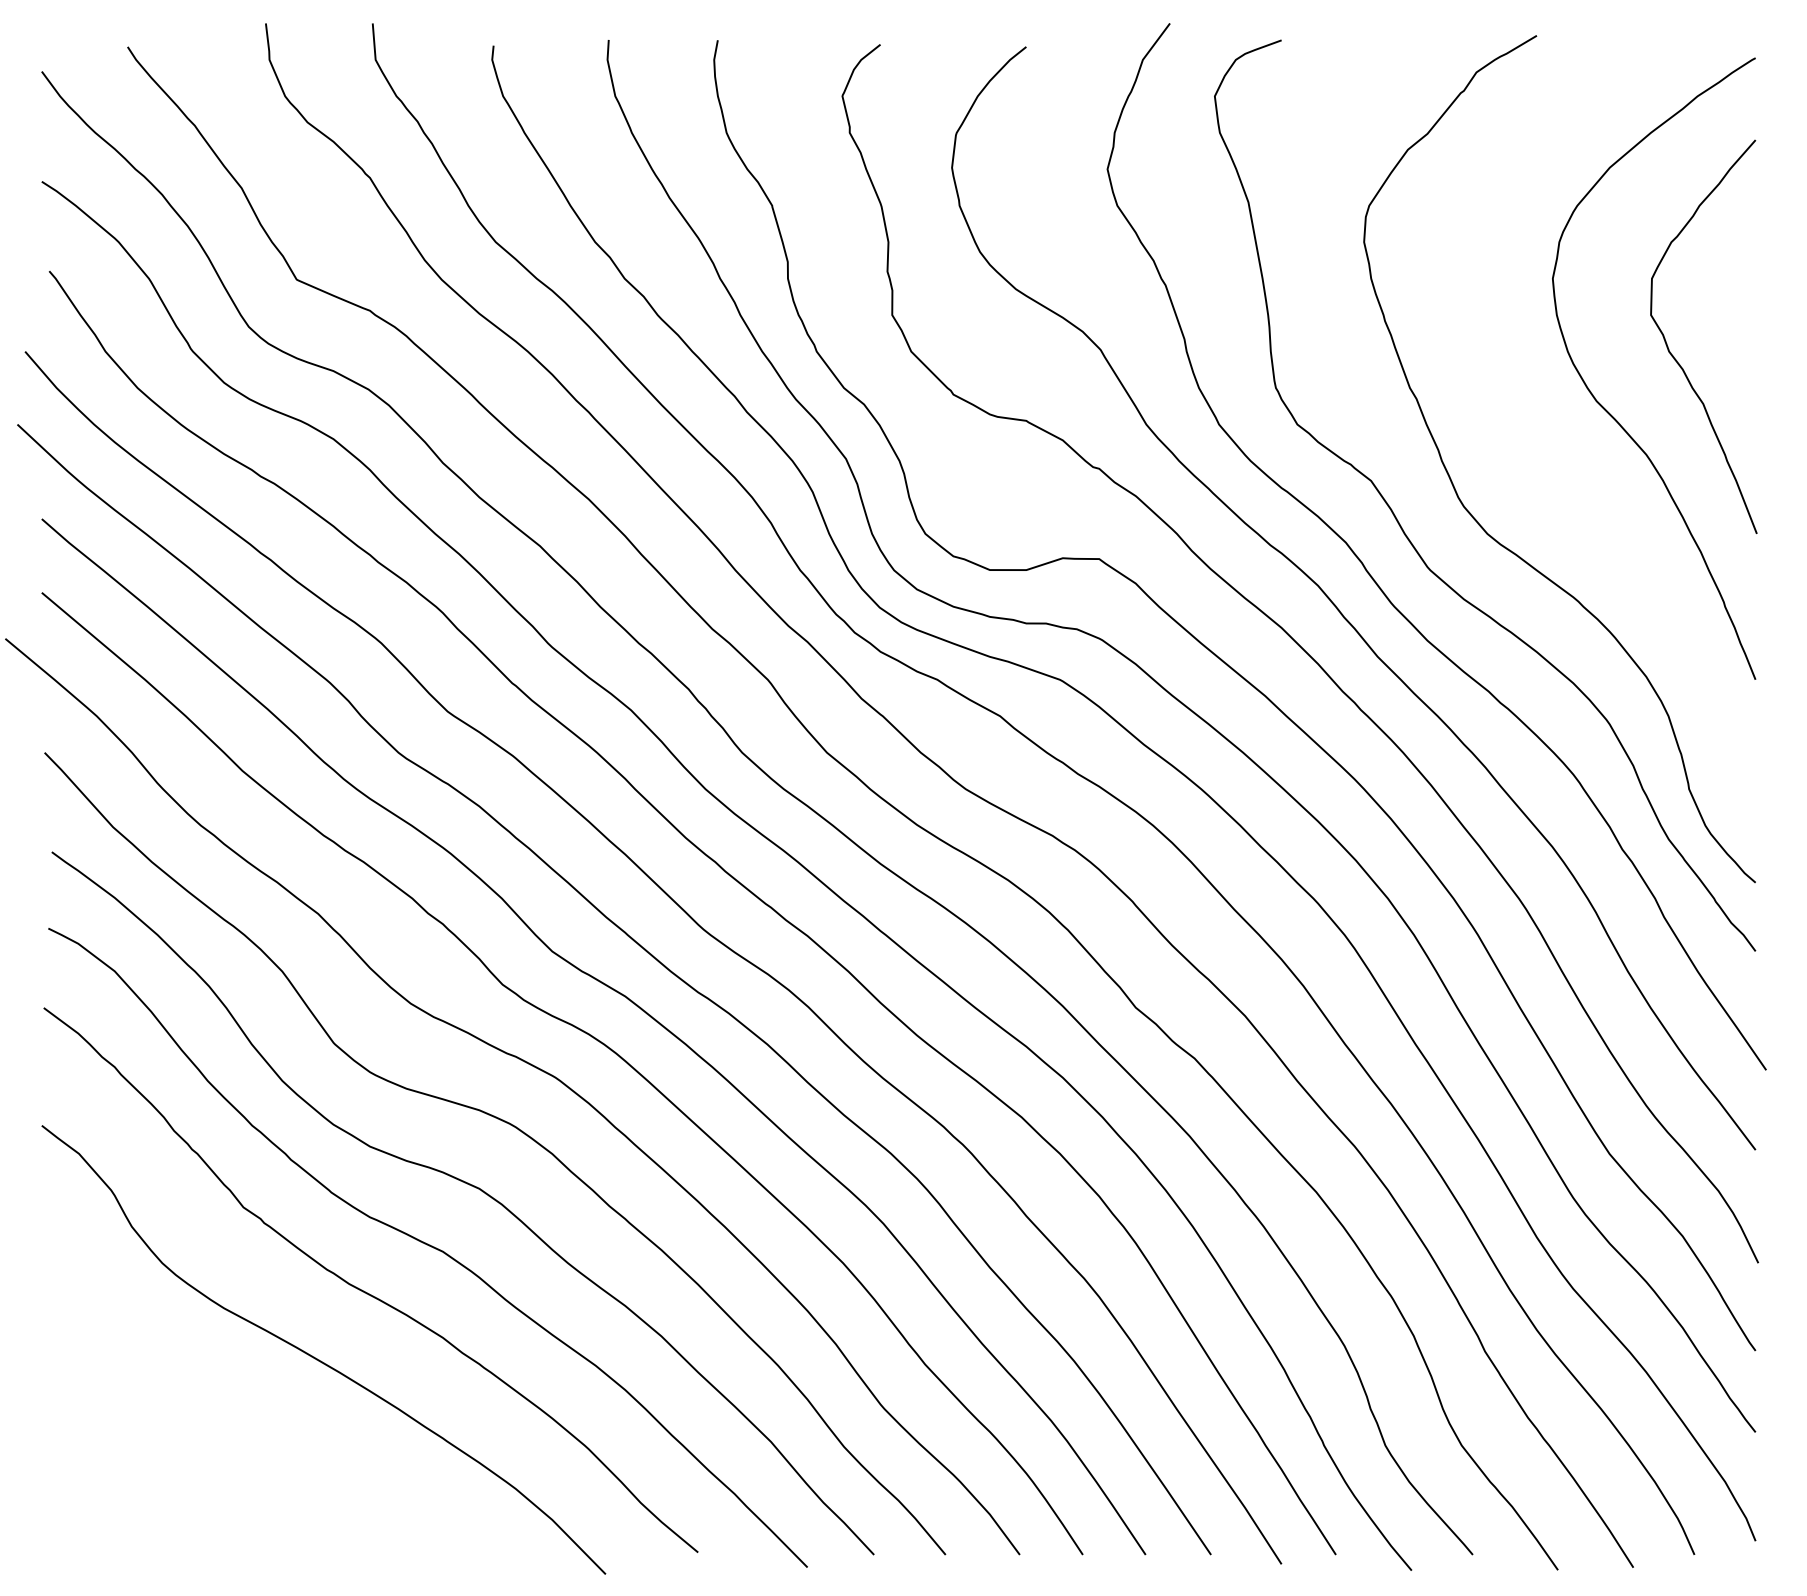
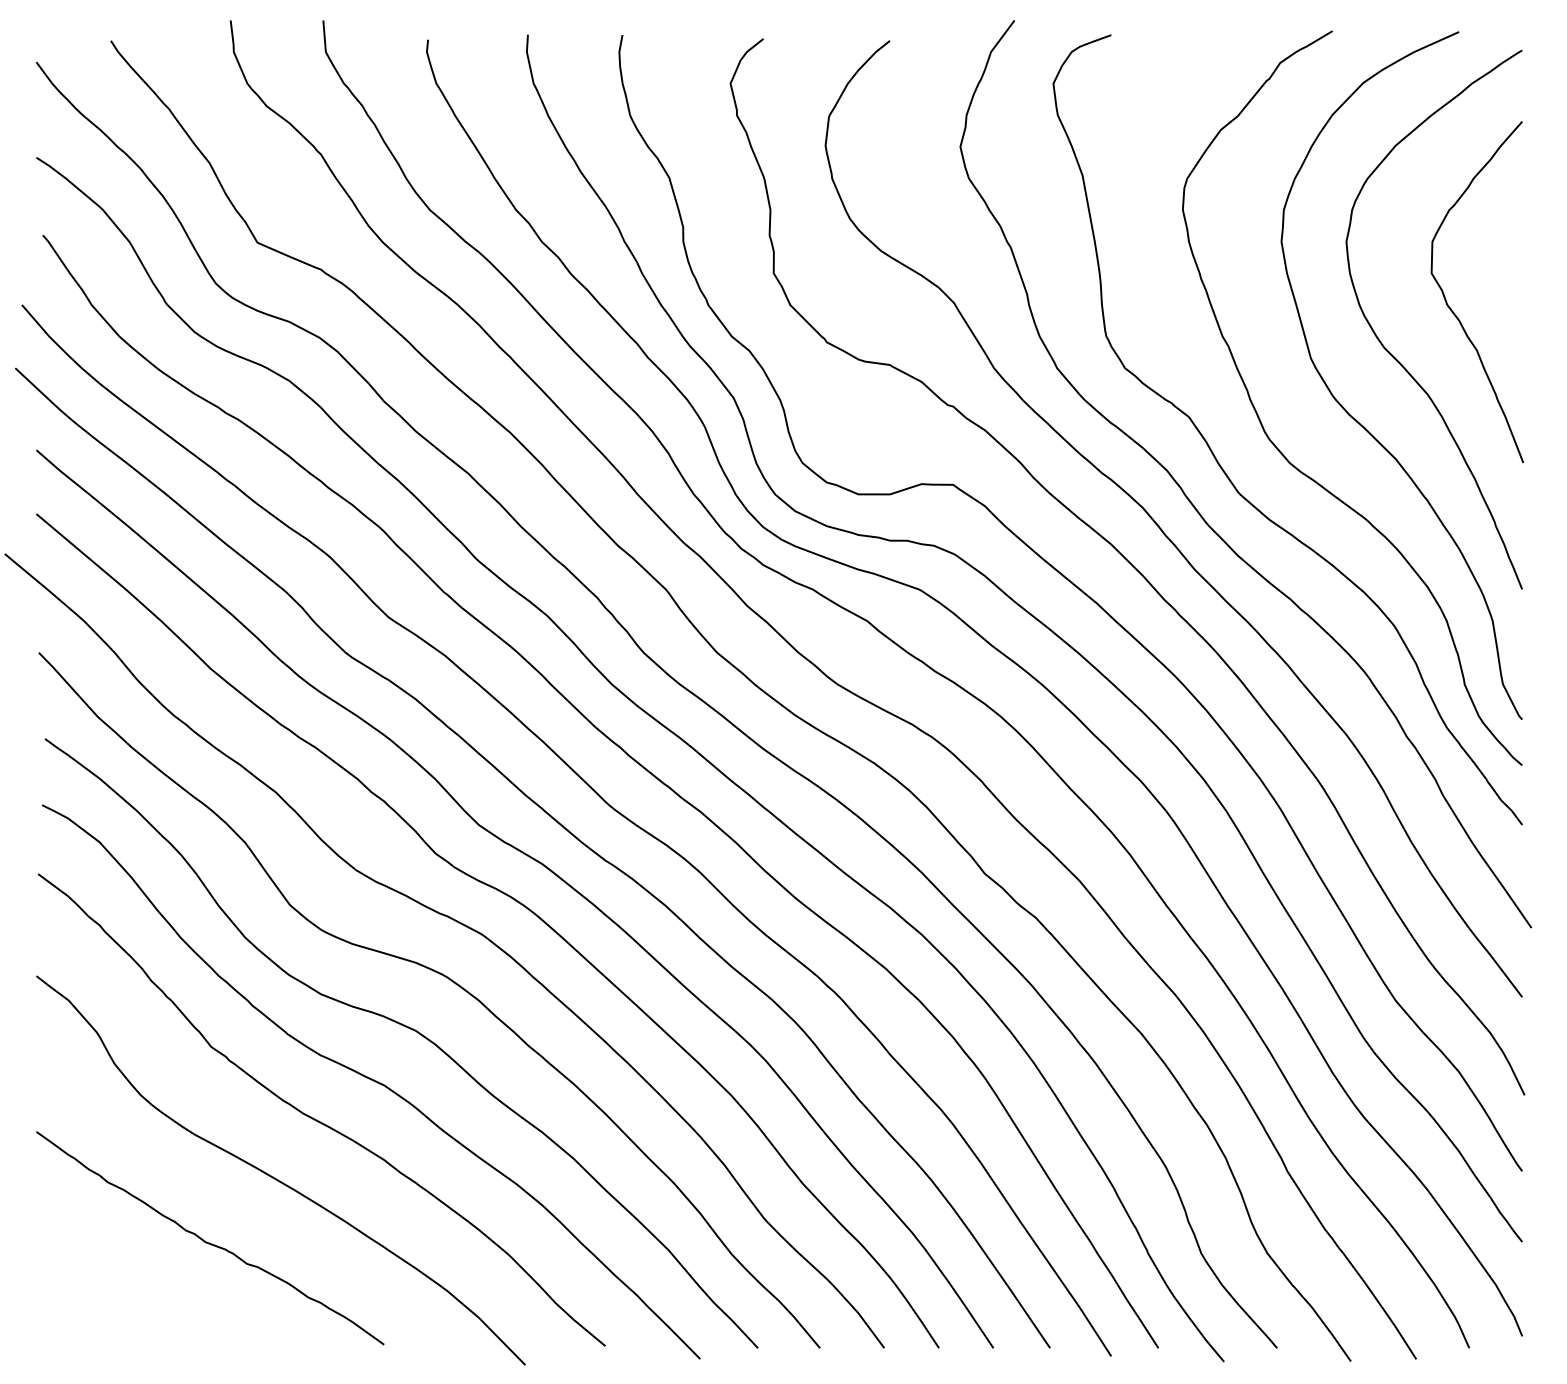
curve: (1564, 483) -> (1356, 419), added
curve: (241, 1432) -> (209, 1242), added

